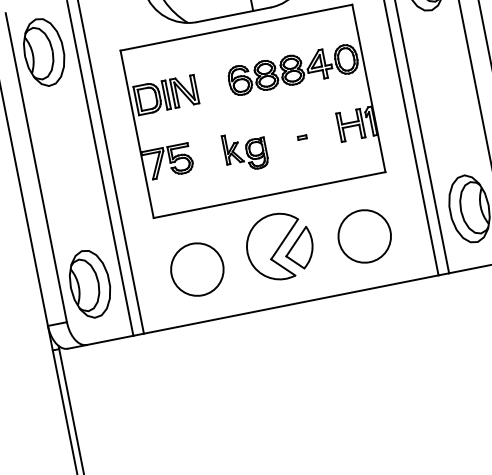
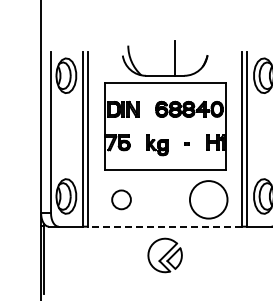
circle: (364, 235) -> (208, 199), size x1.4
part: (278, 246) -> (164, 255), moved
circle: (197, 268) -> (121, 199), size x0.7
line: (291, 304) -> (165, 226), solid -> dashed

